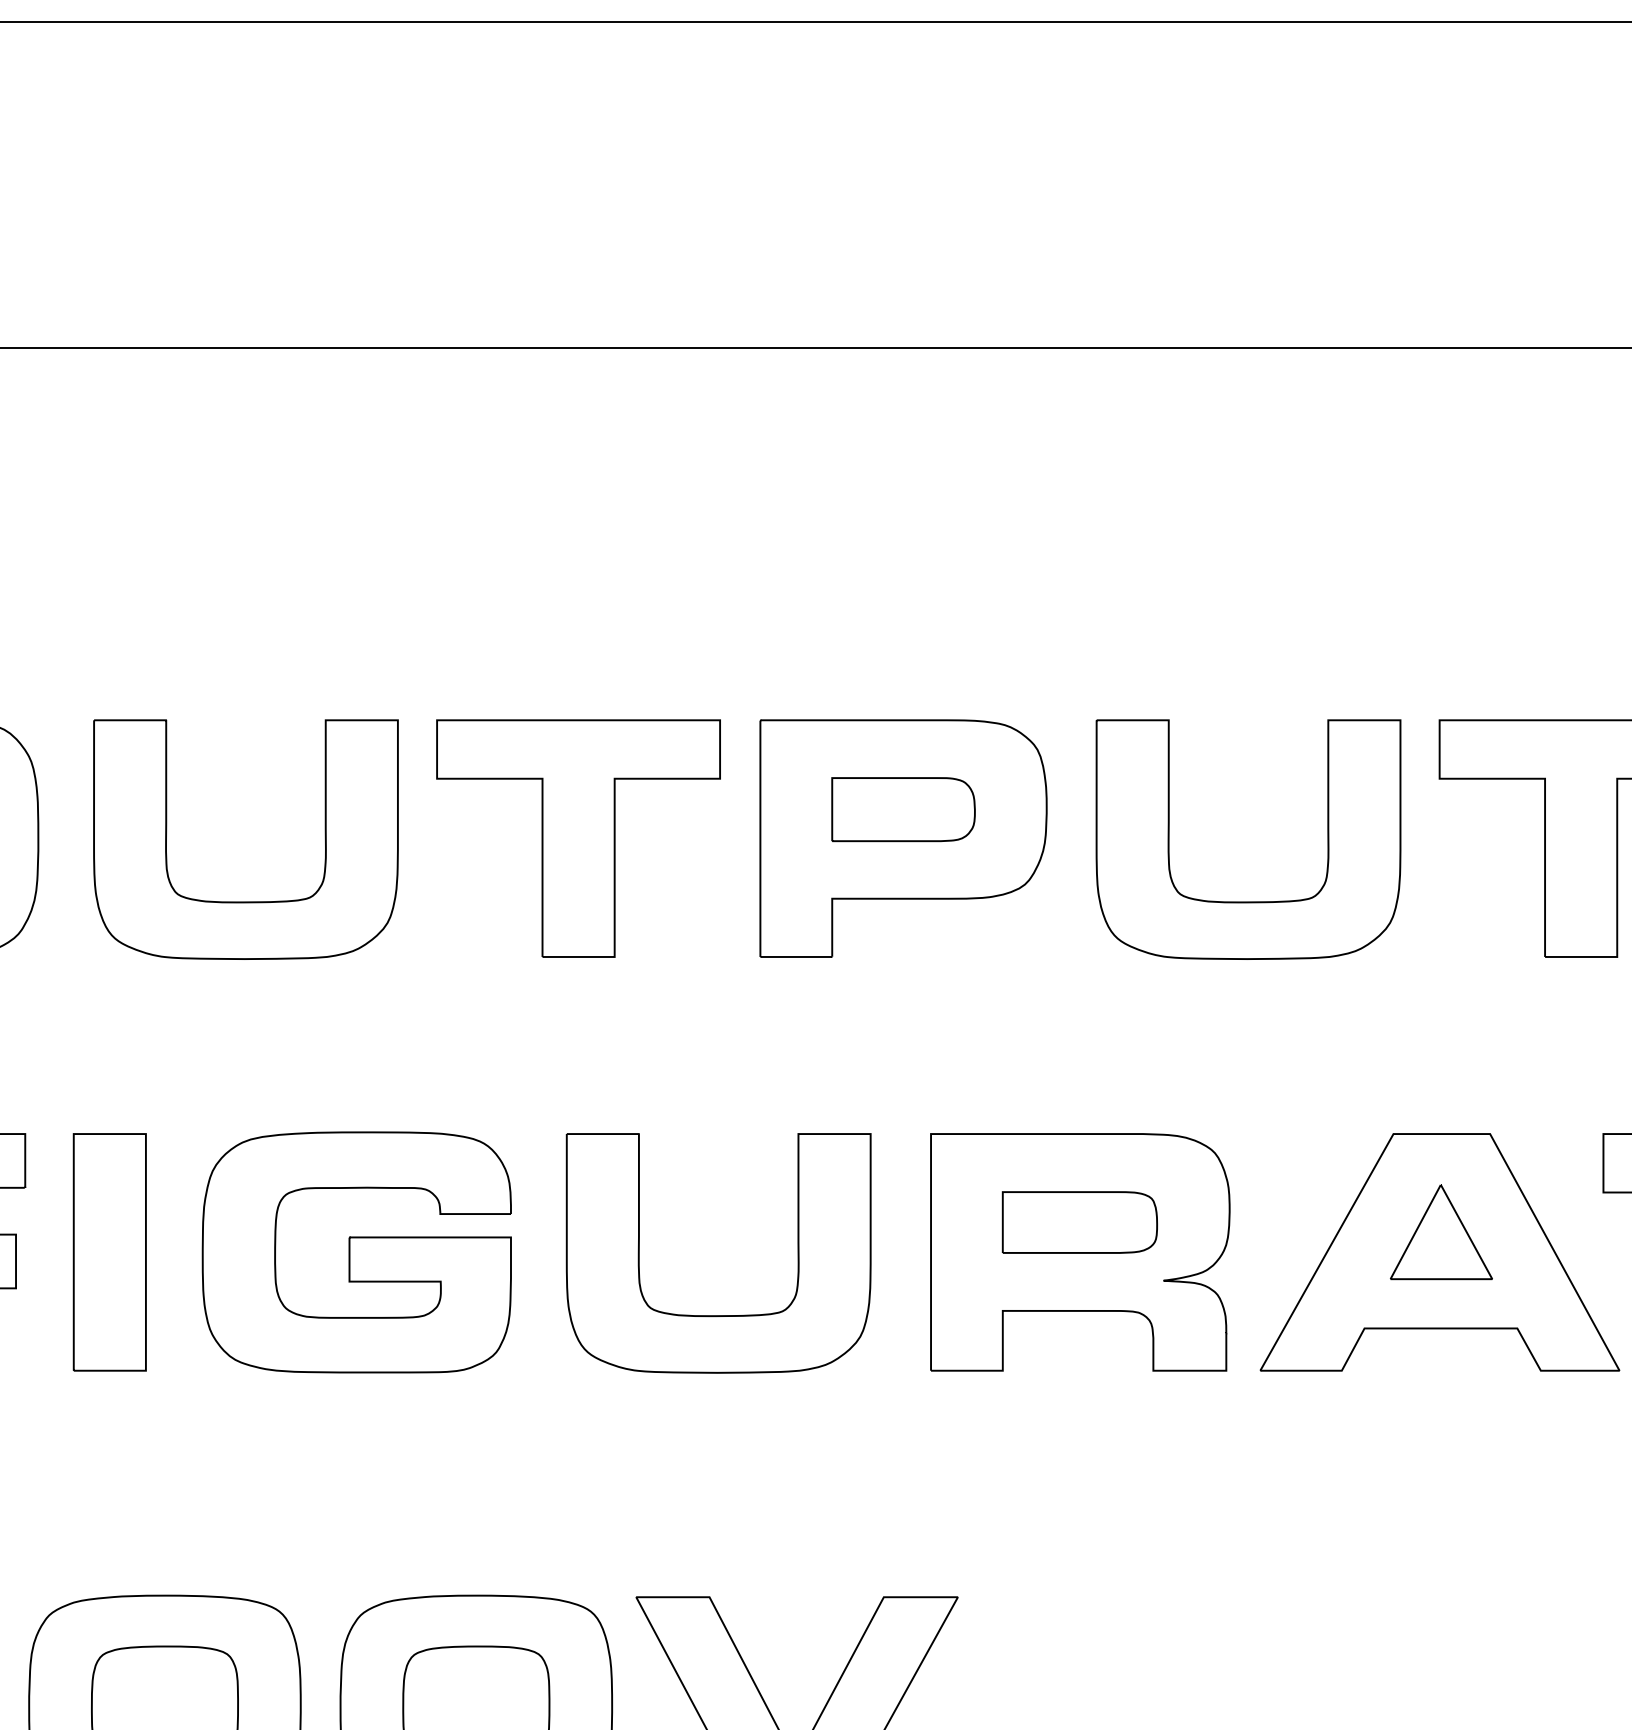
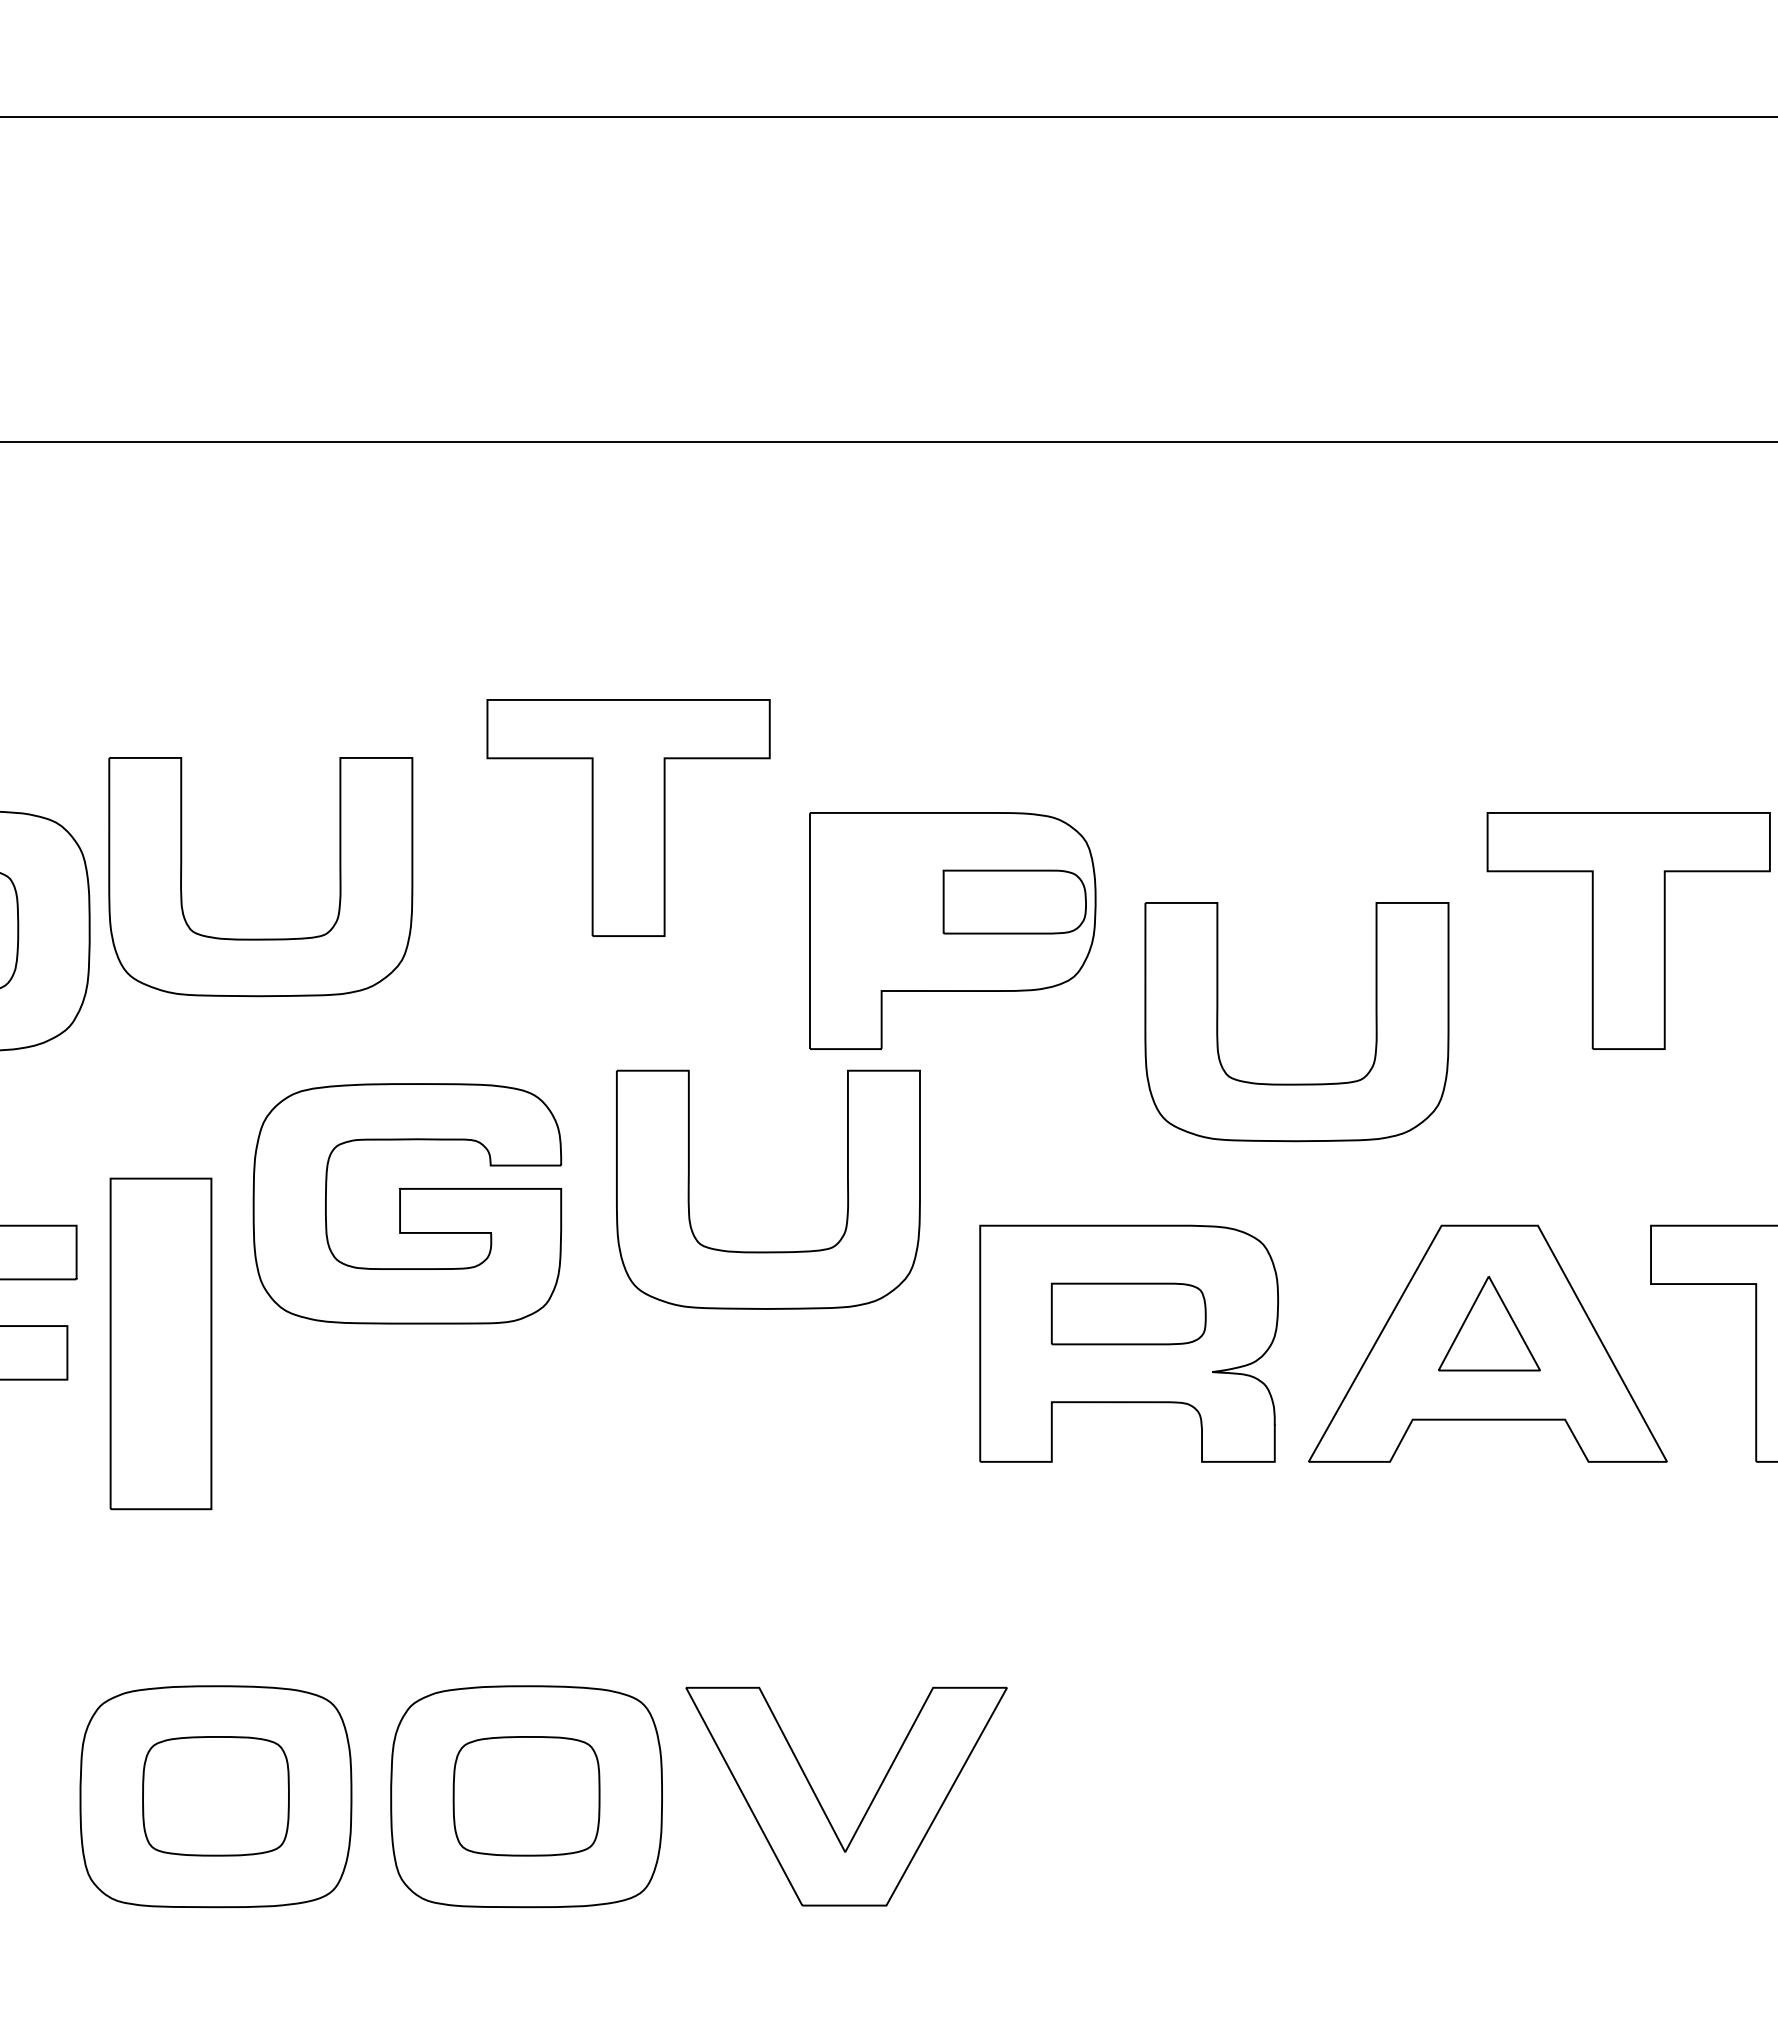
part: (903, 809) -> (1014, 901), moved
part: (578, 838) -> (628, 817), moved
part: (245, 901) -> (260, 938), moved
part: (1248, 901) -> (1296, 1083), moved
part: (109, 1252) -> (160, 1343), size x1.4
part: (356, 1252) -> (407, 1203), moved
part: (718, 1315) -> (768, 1251), moved

